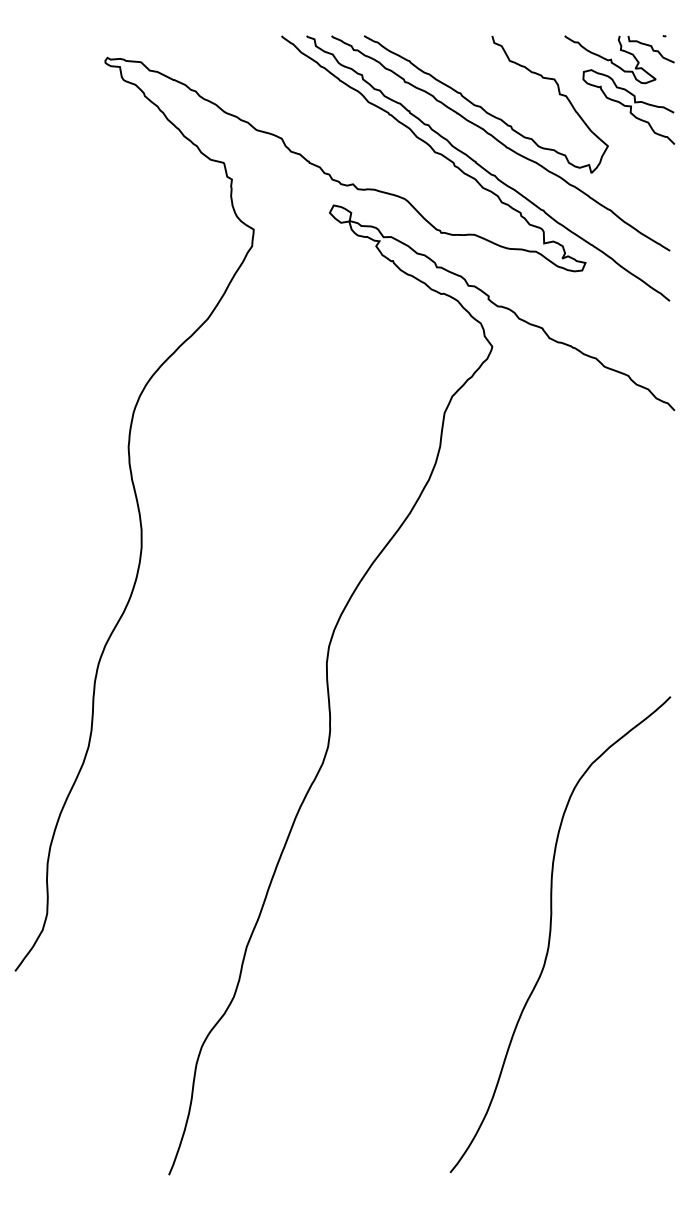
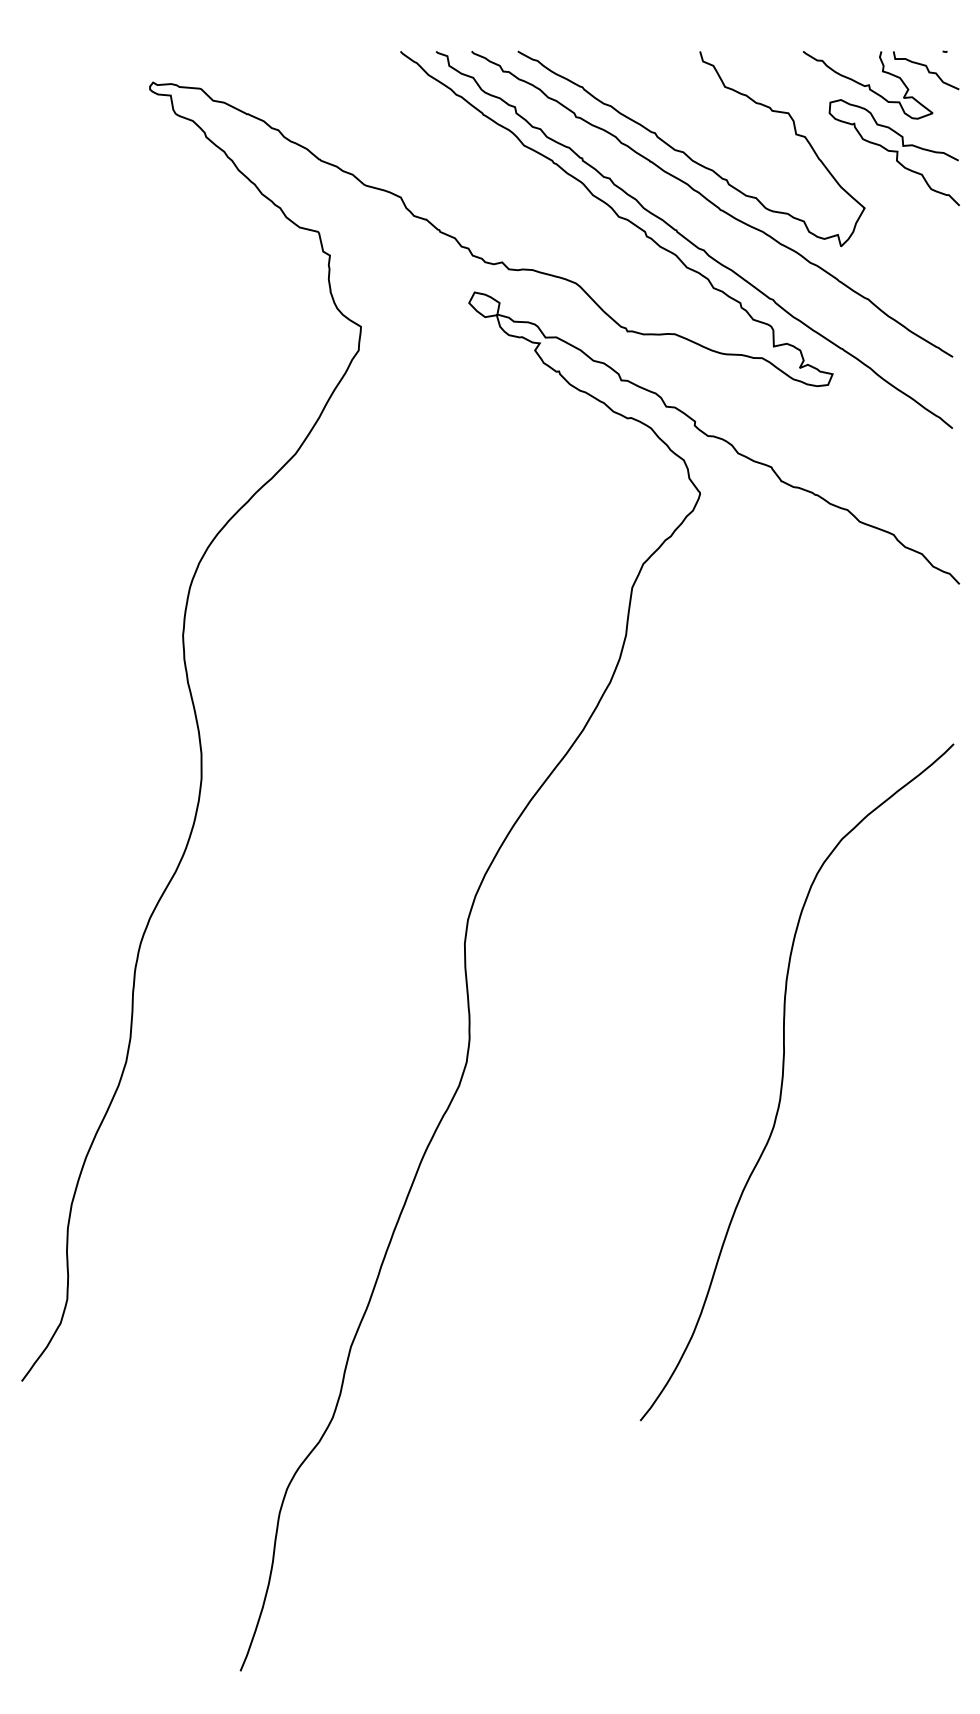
curve: (550, 934) -> (783, 1081), moved

